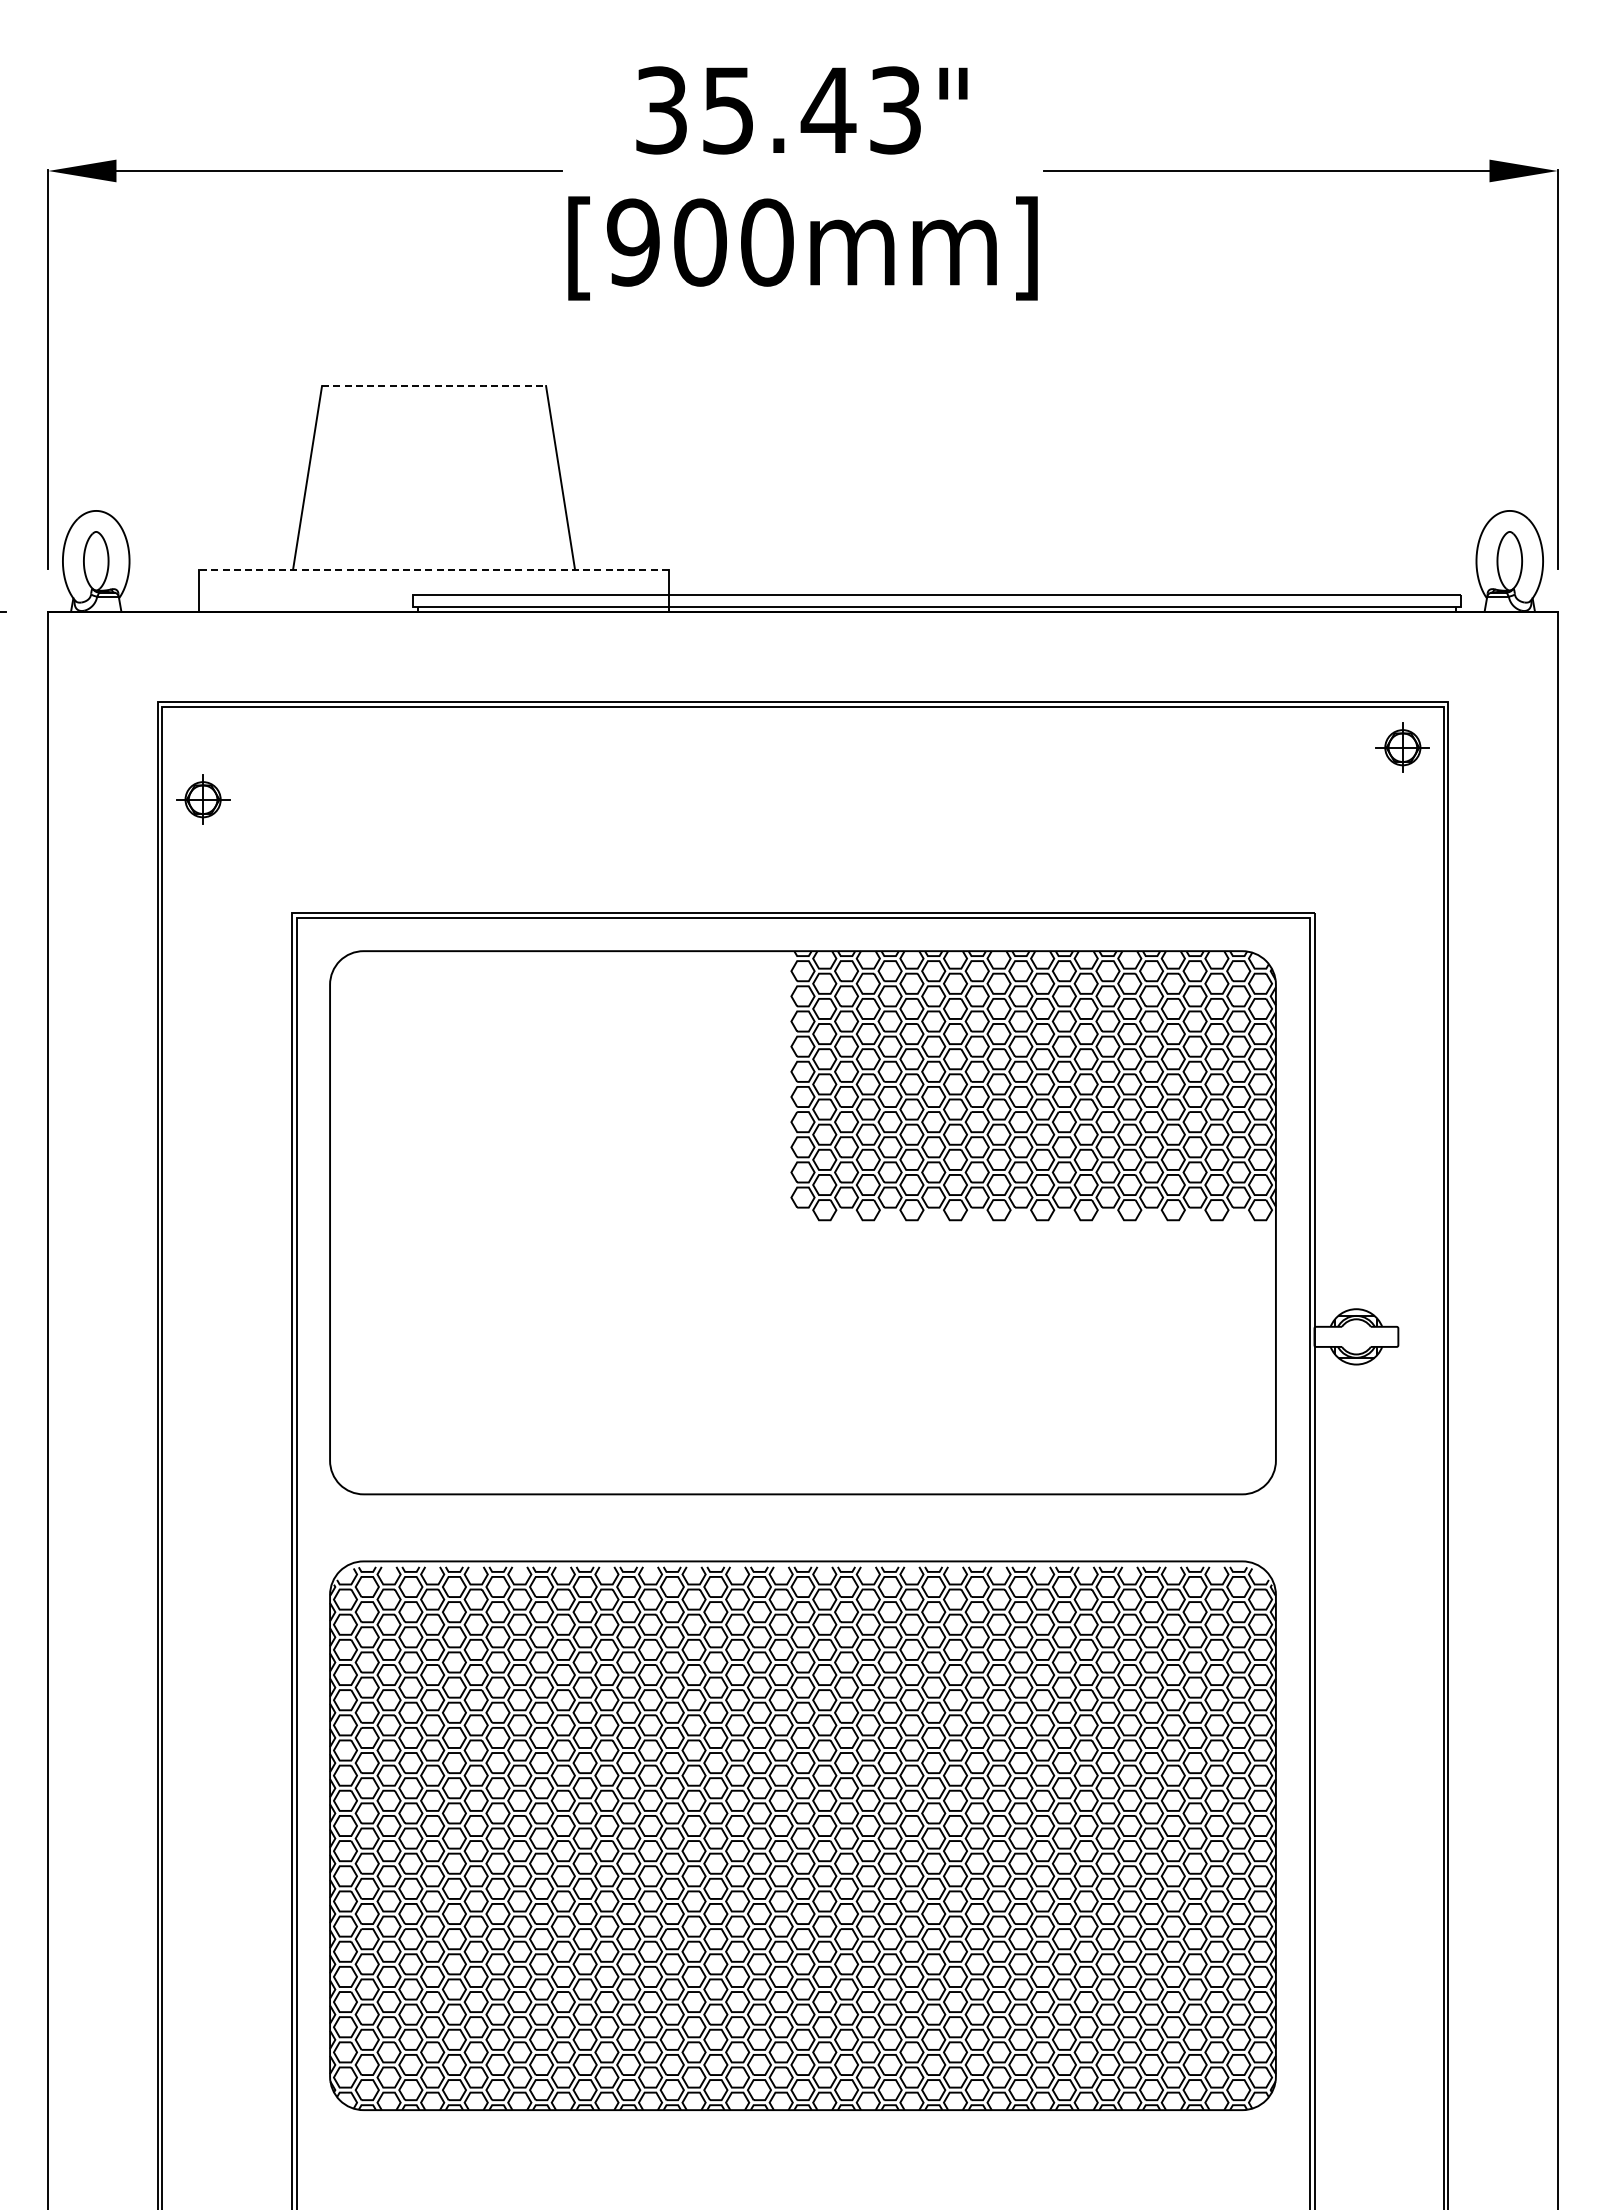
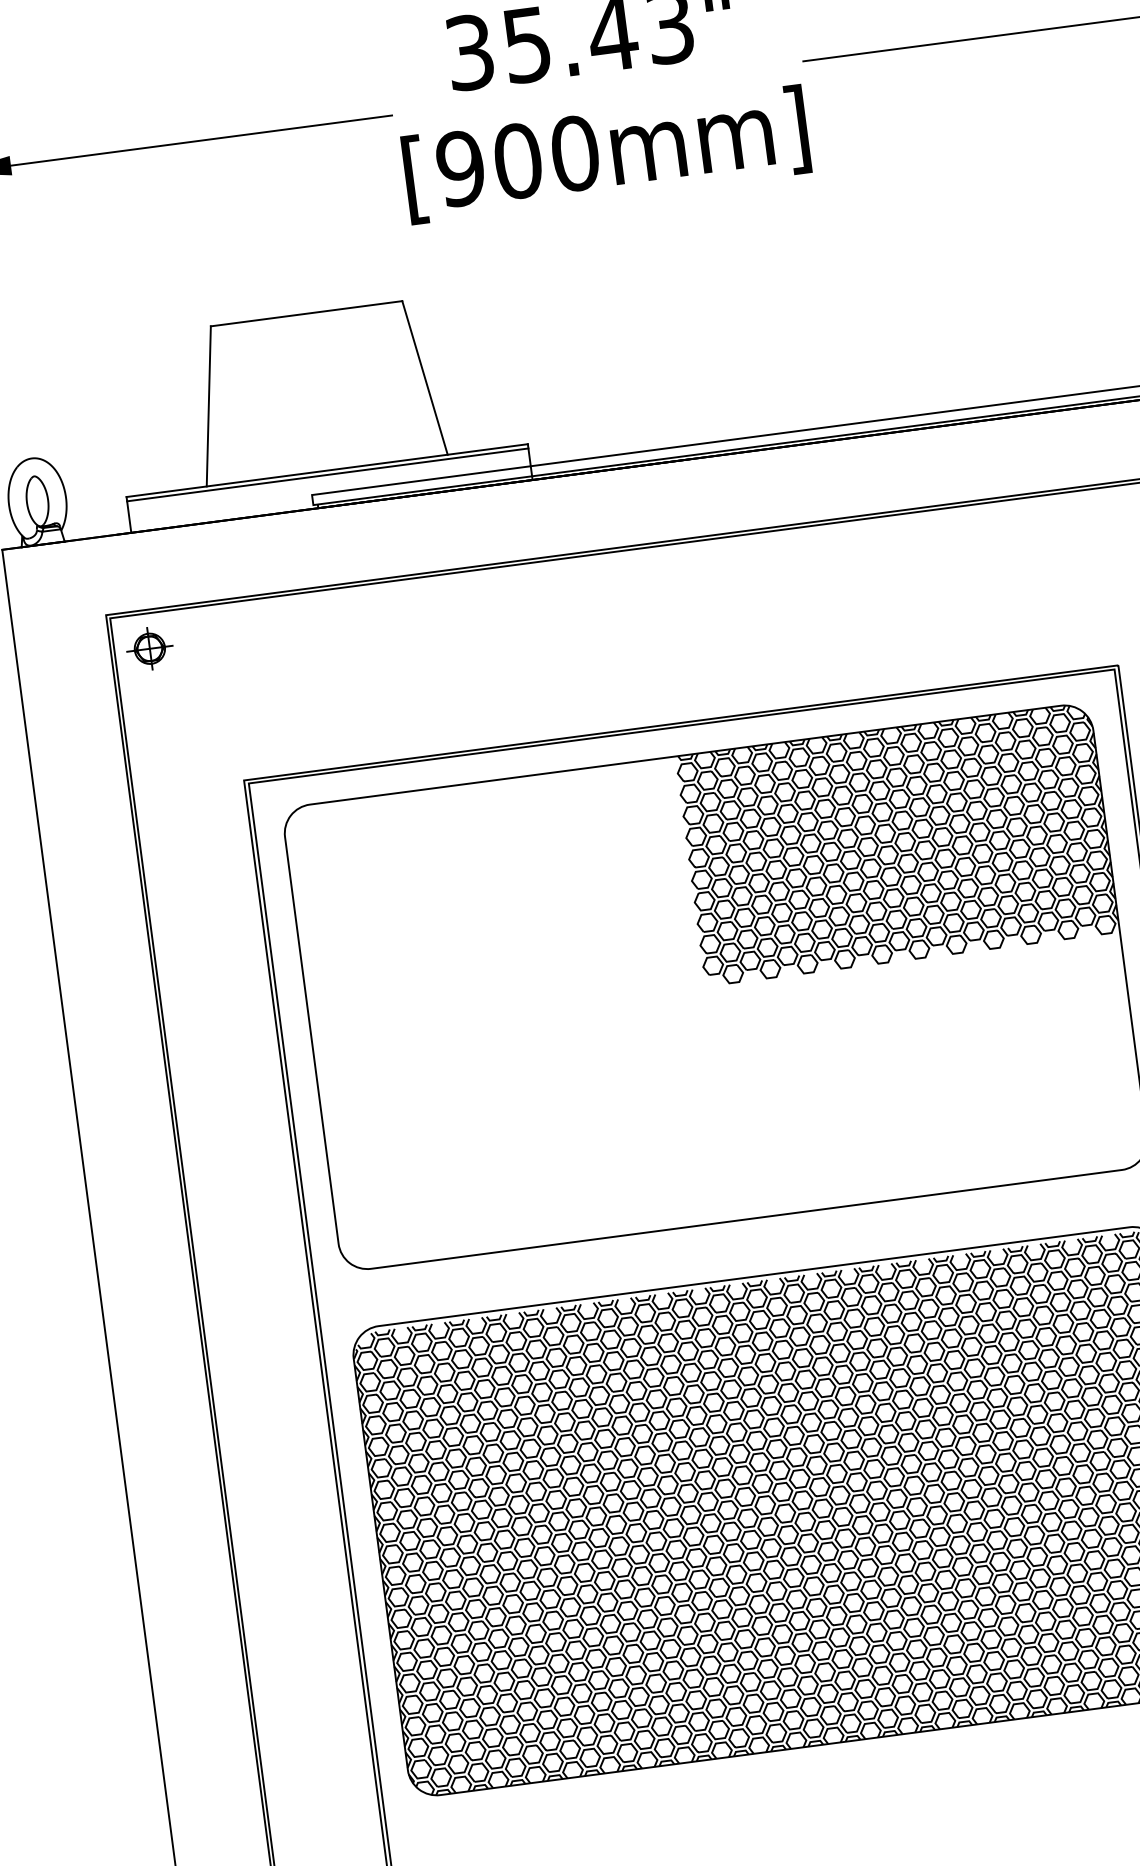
line: (434, 386) -> (307, 314), dashed -> solid
line: (434, 569) -> (327, 470), dashed -> solid
line: (433, 574) -> (327, 474), added
part: (203, 799) -> (150, 648), moved

